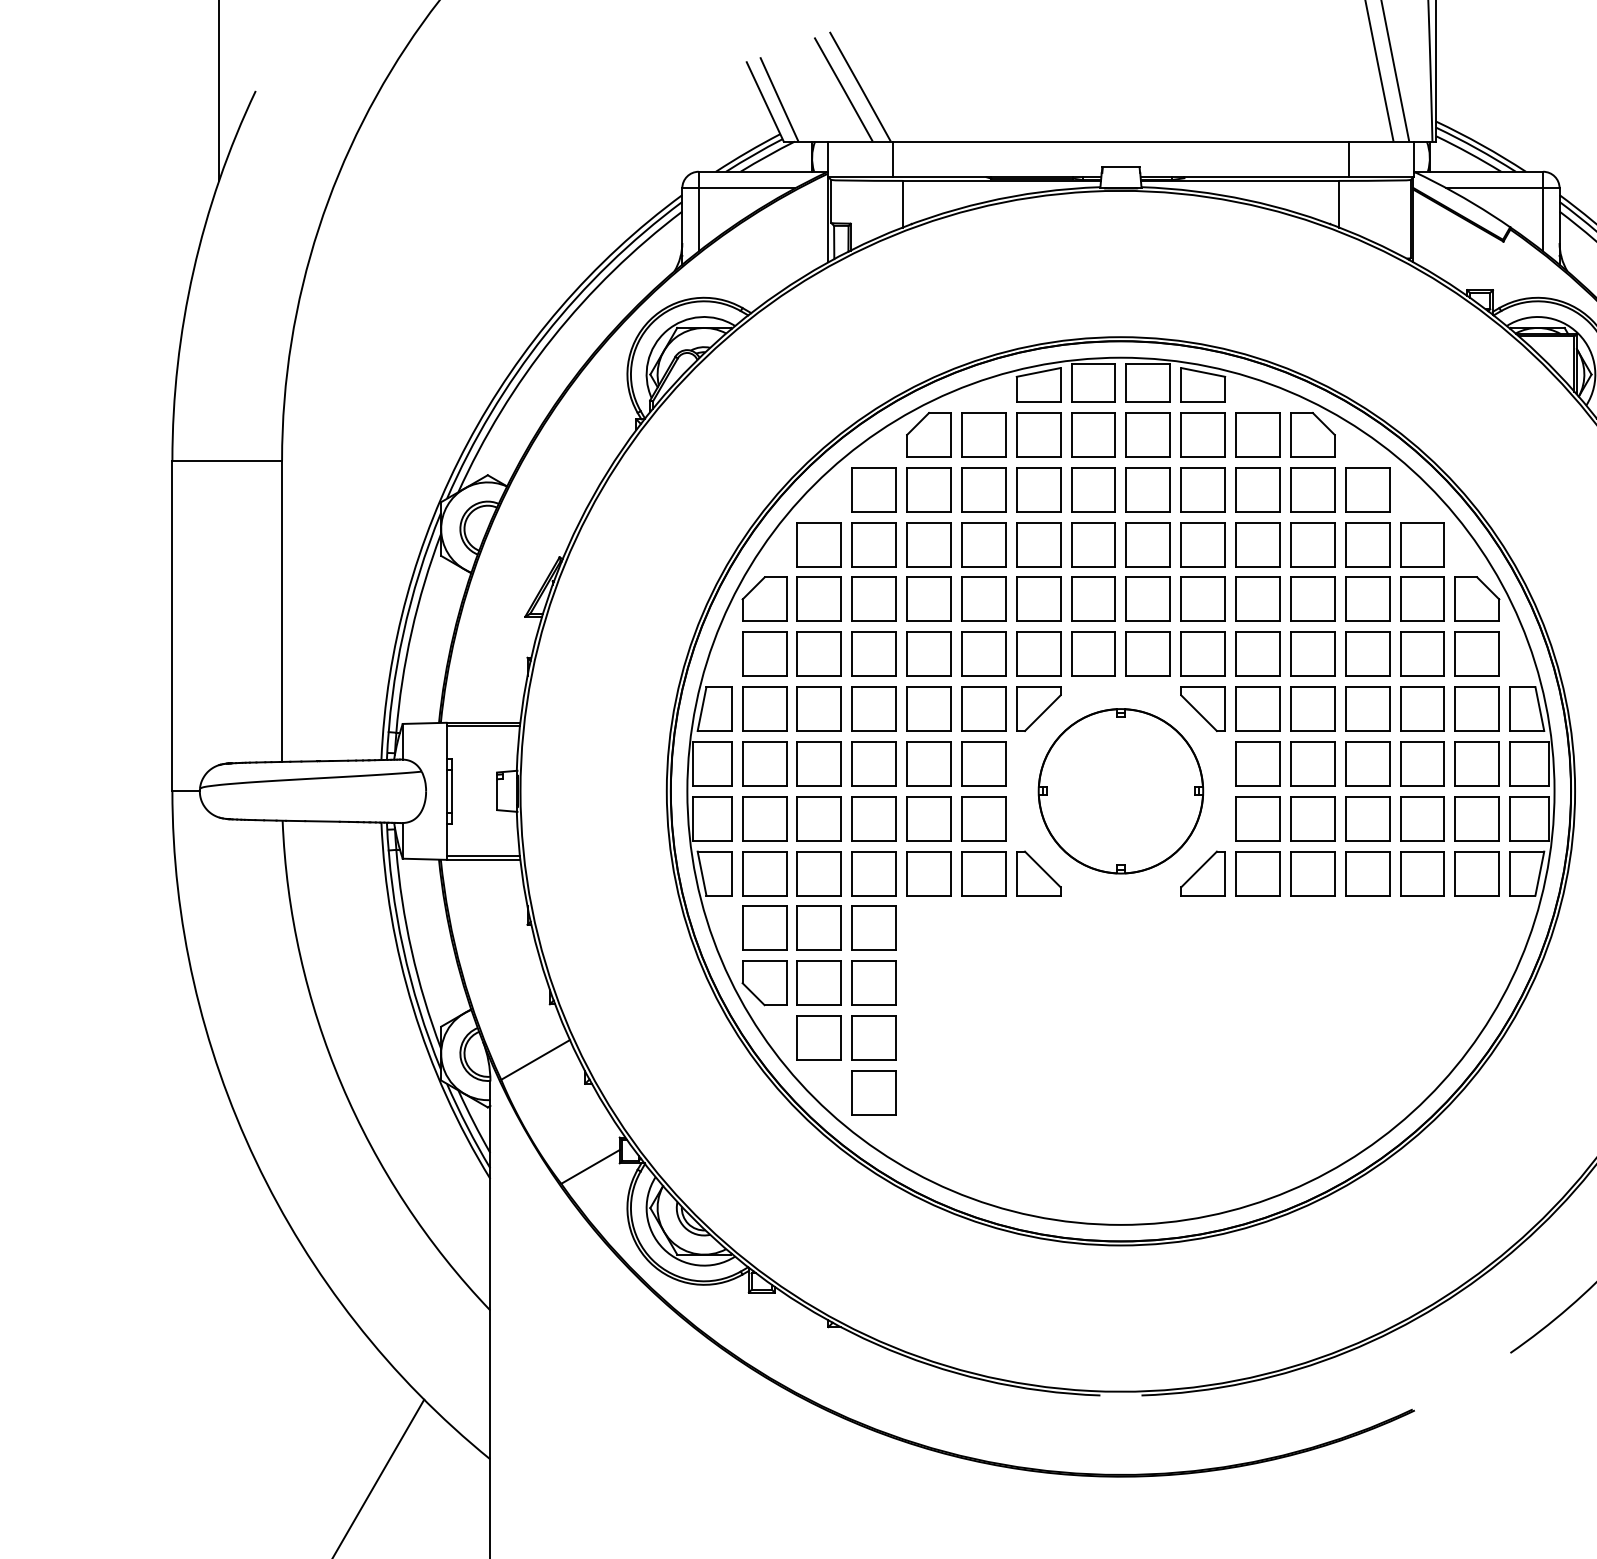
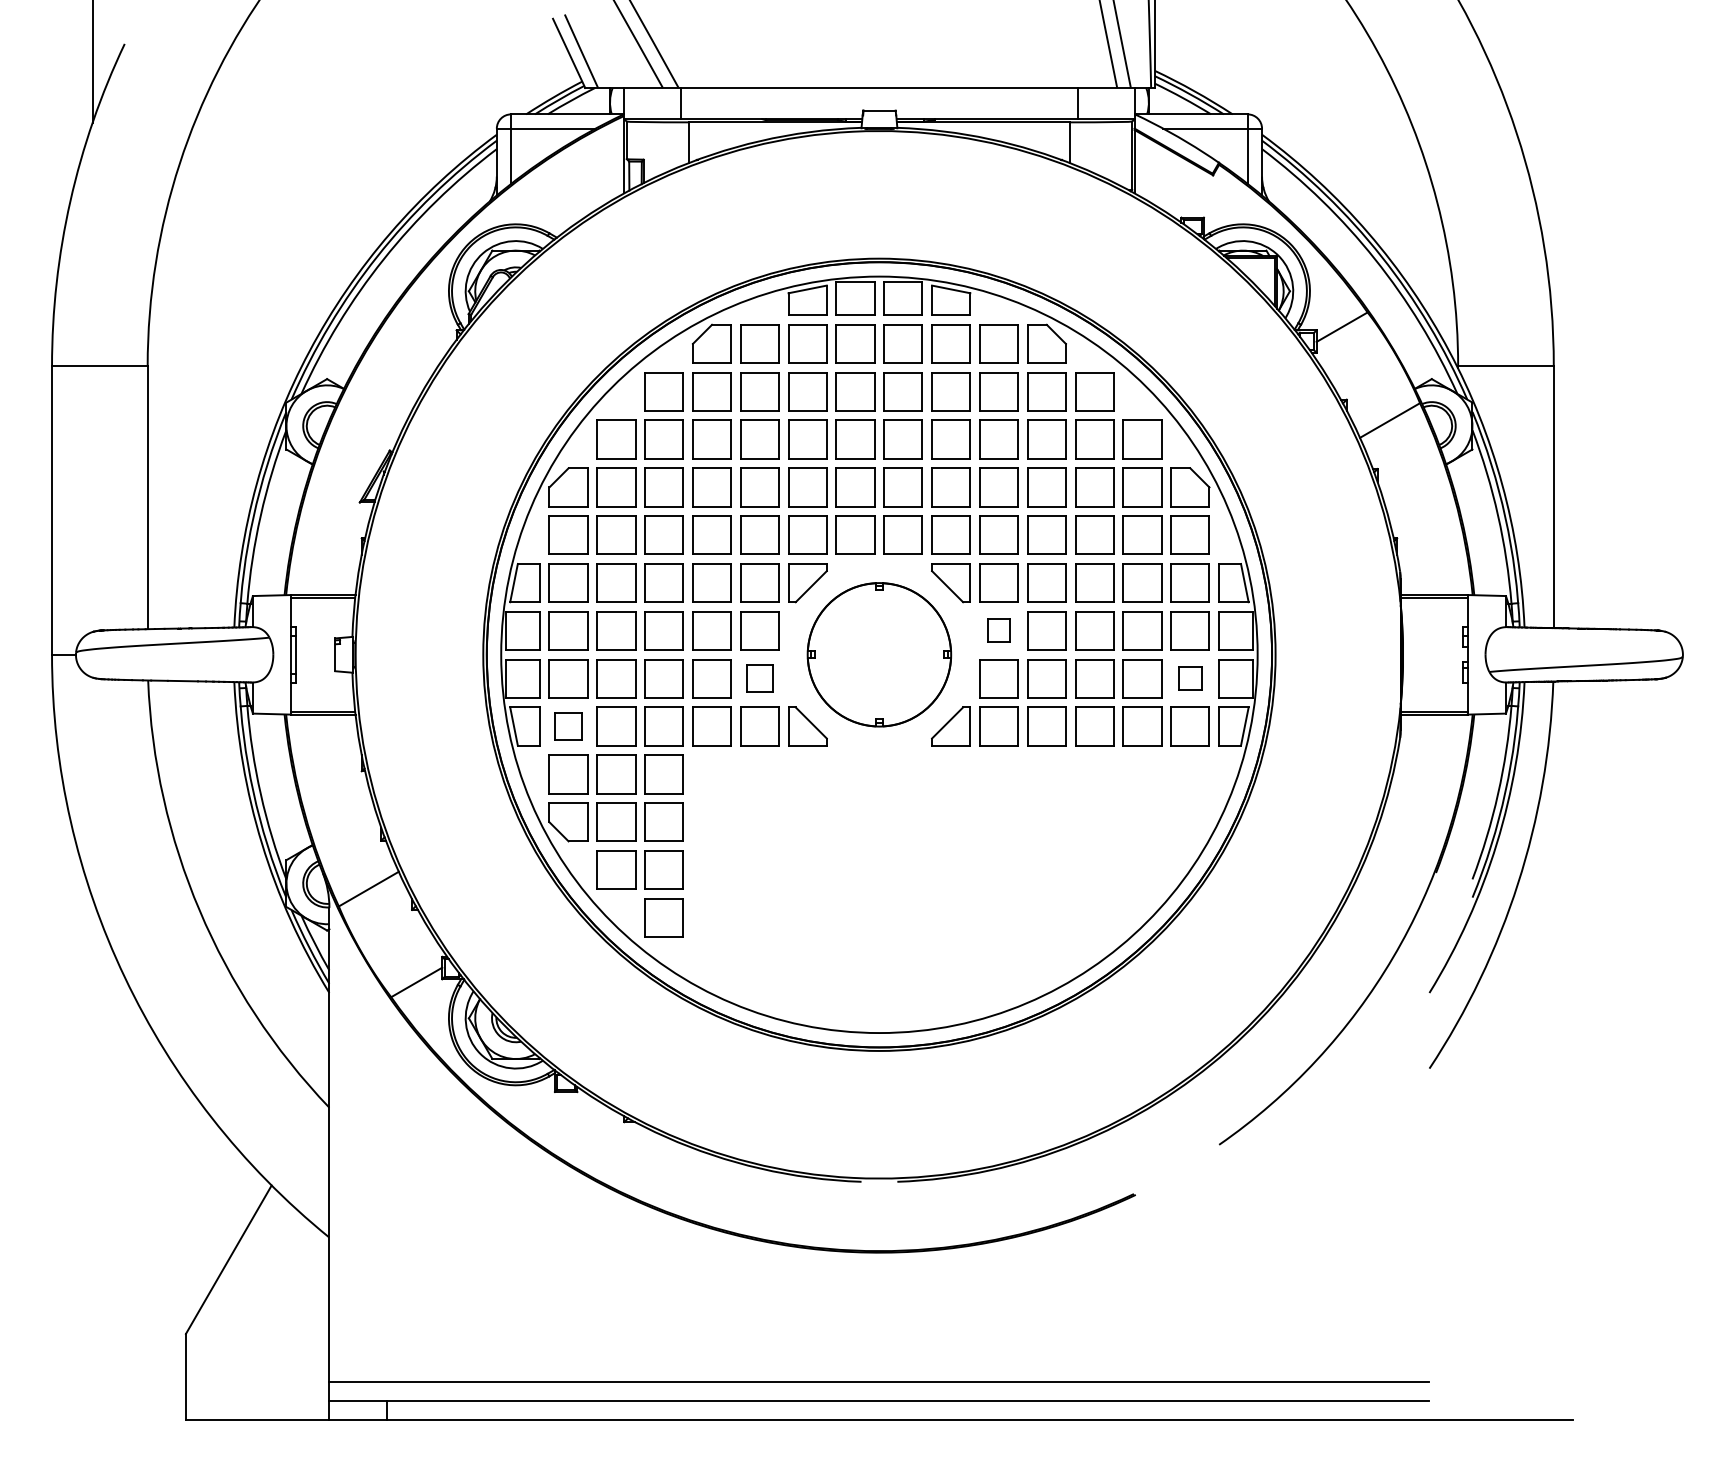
part: (1257, 763) -> (998, 630), size x0.6
part: (983, 818) -> (759, 678), size x0.7
part: (1476, 818) -> (1189, 678), size x0.6
part: (764, 873) -> (568, 726), size x0.7

